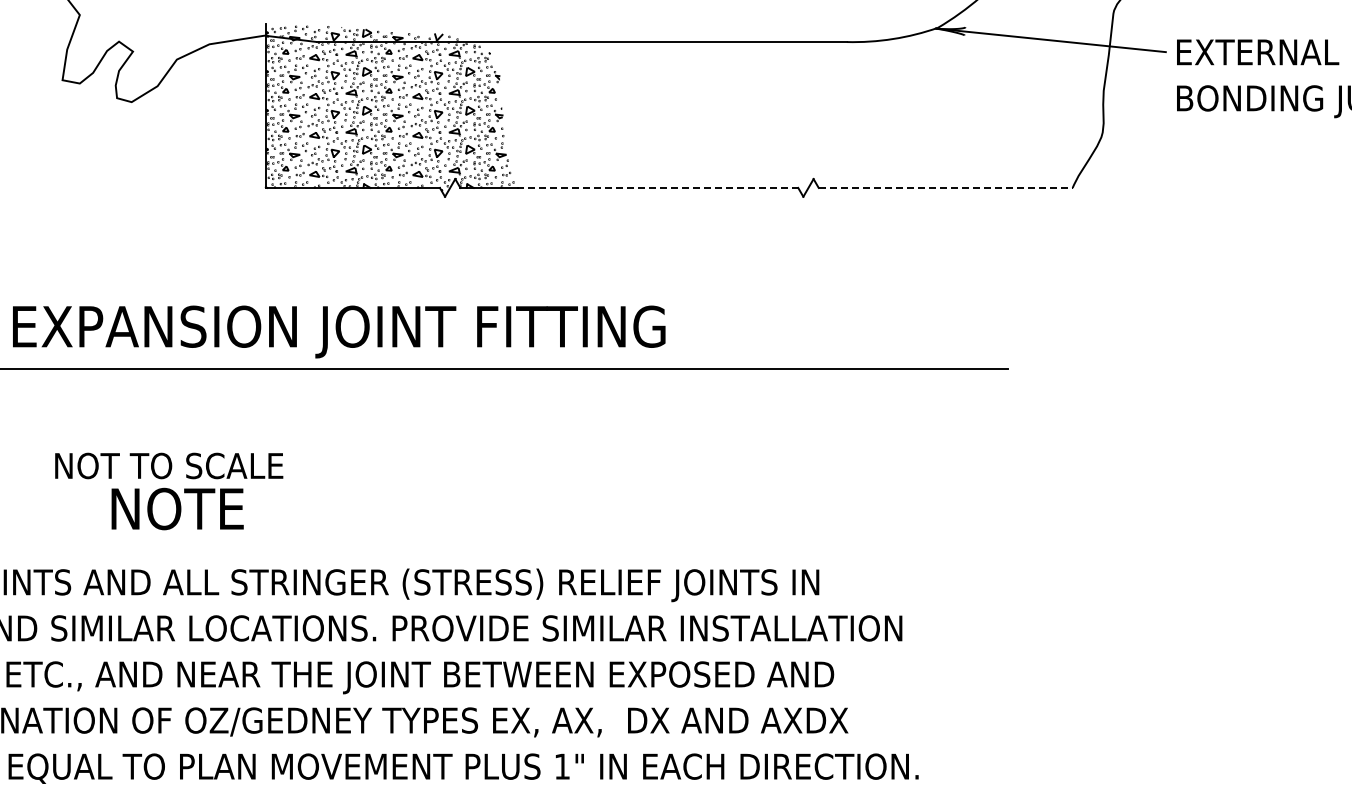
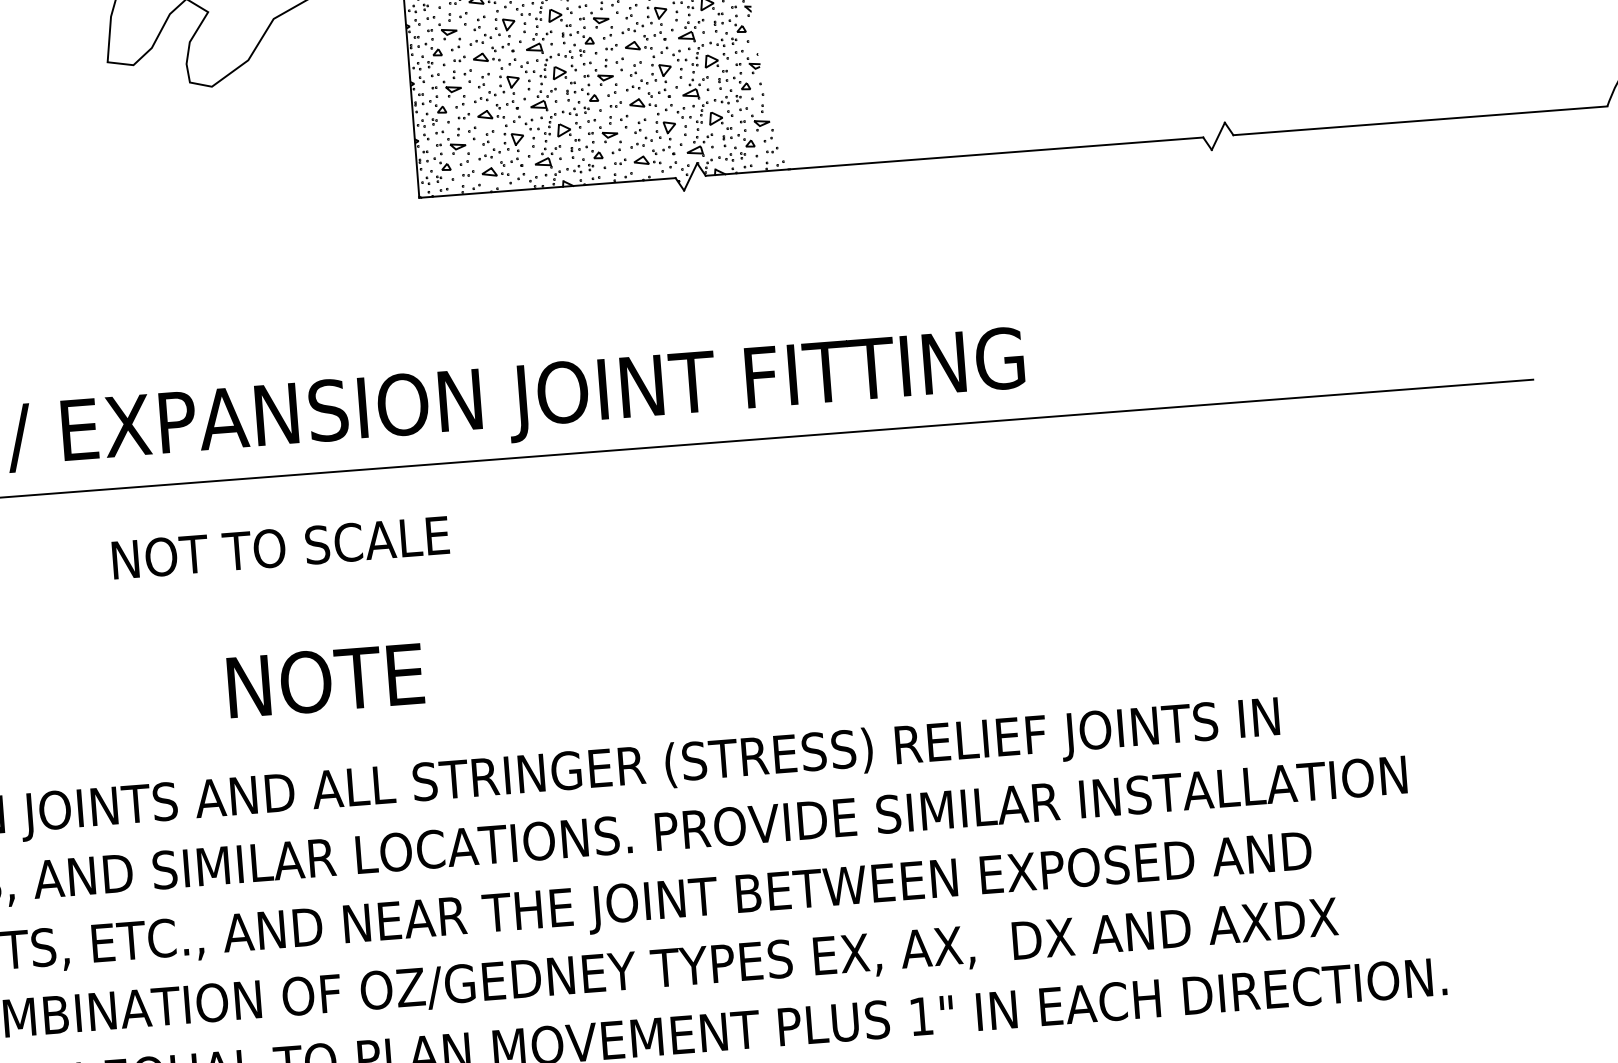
line: (657, 187) -> (995, 152), dashed -> solid
line: (945, 187) -> (1420, 120), dashed -> solid
text: (169, 465) -> (281, 547), moved

